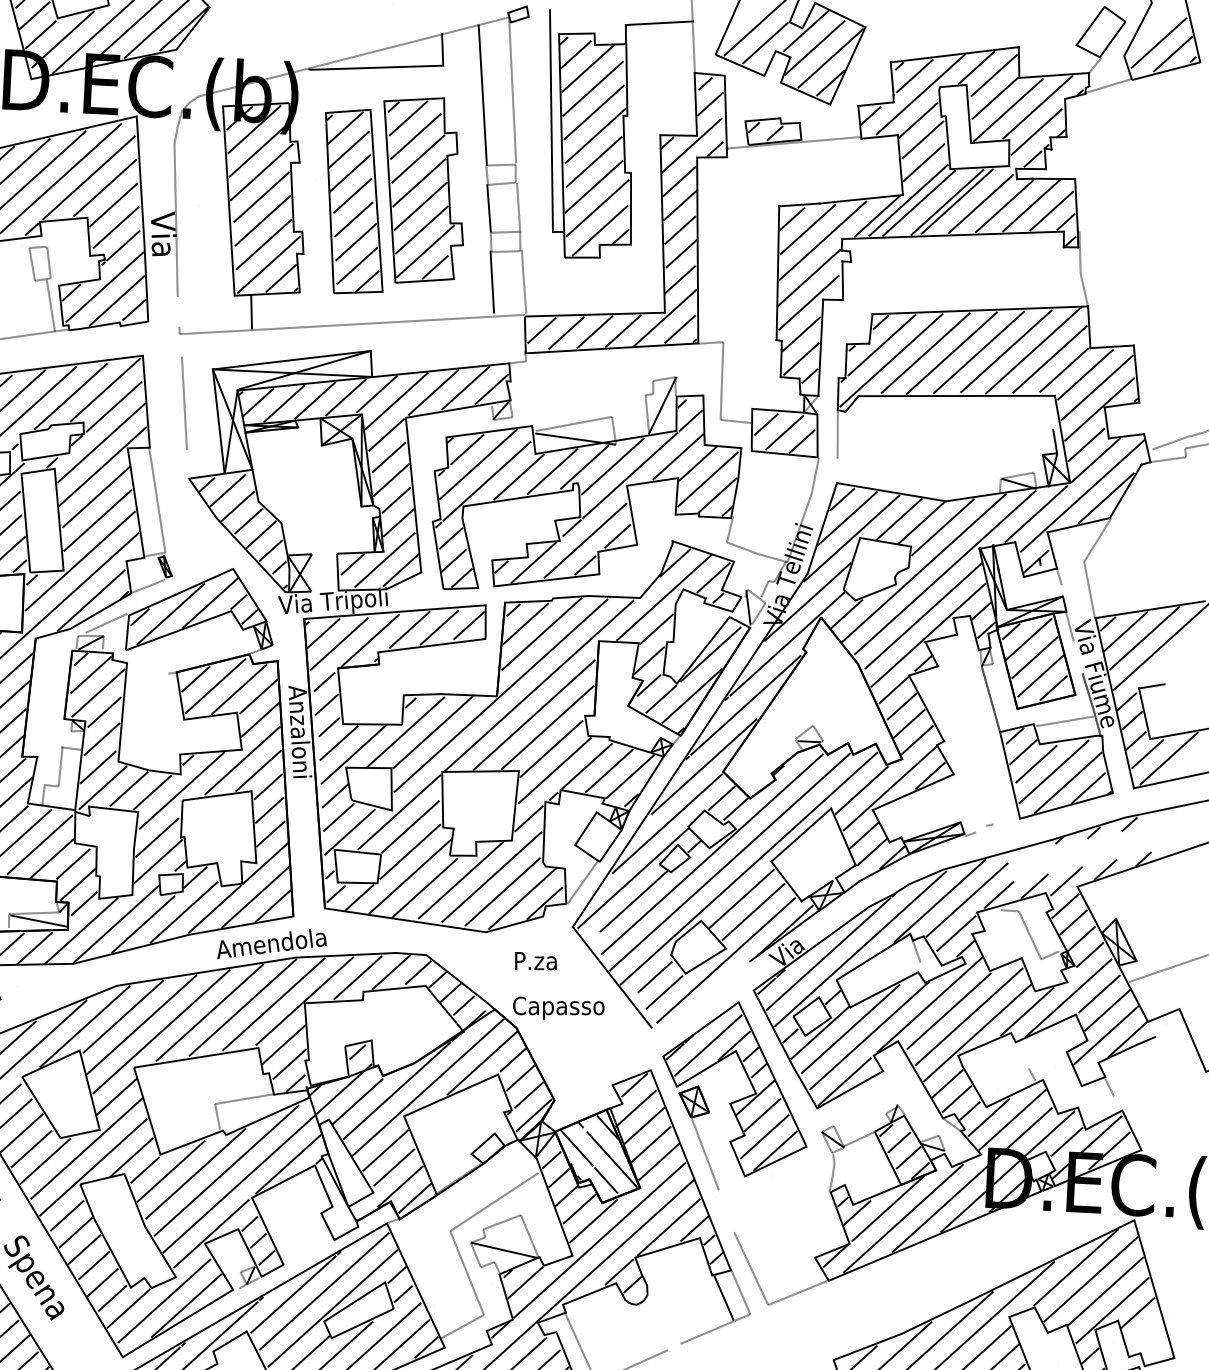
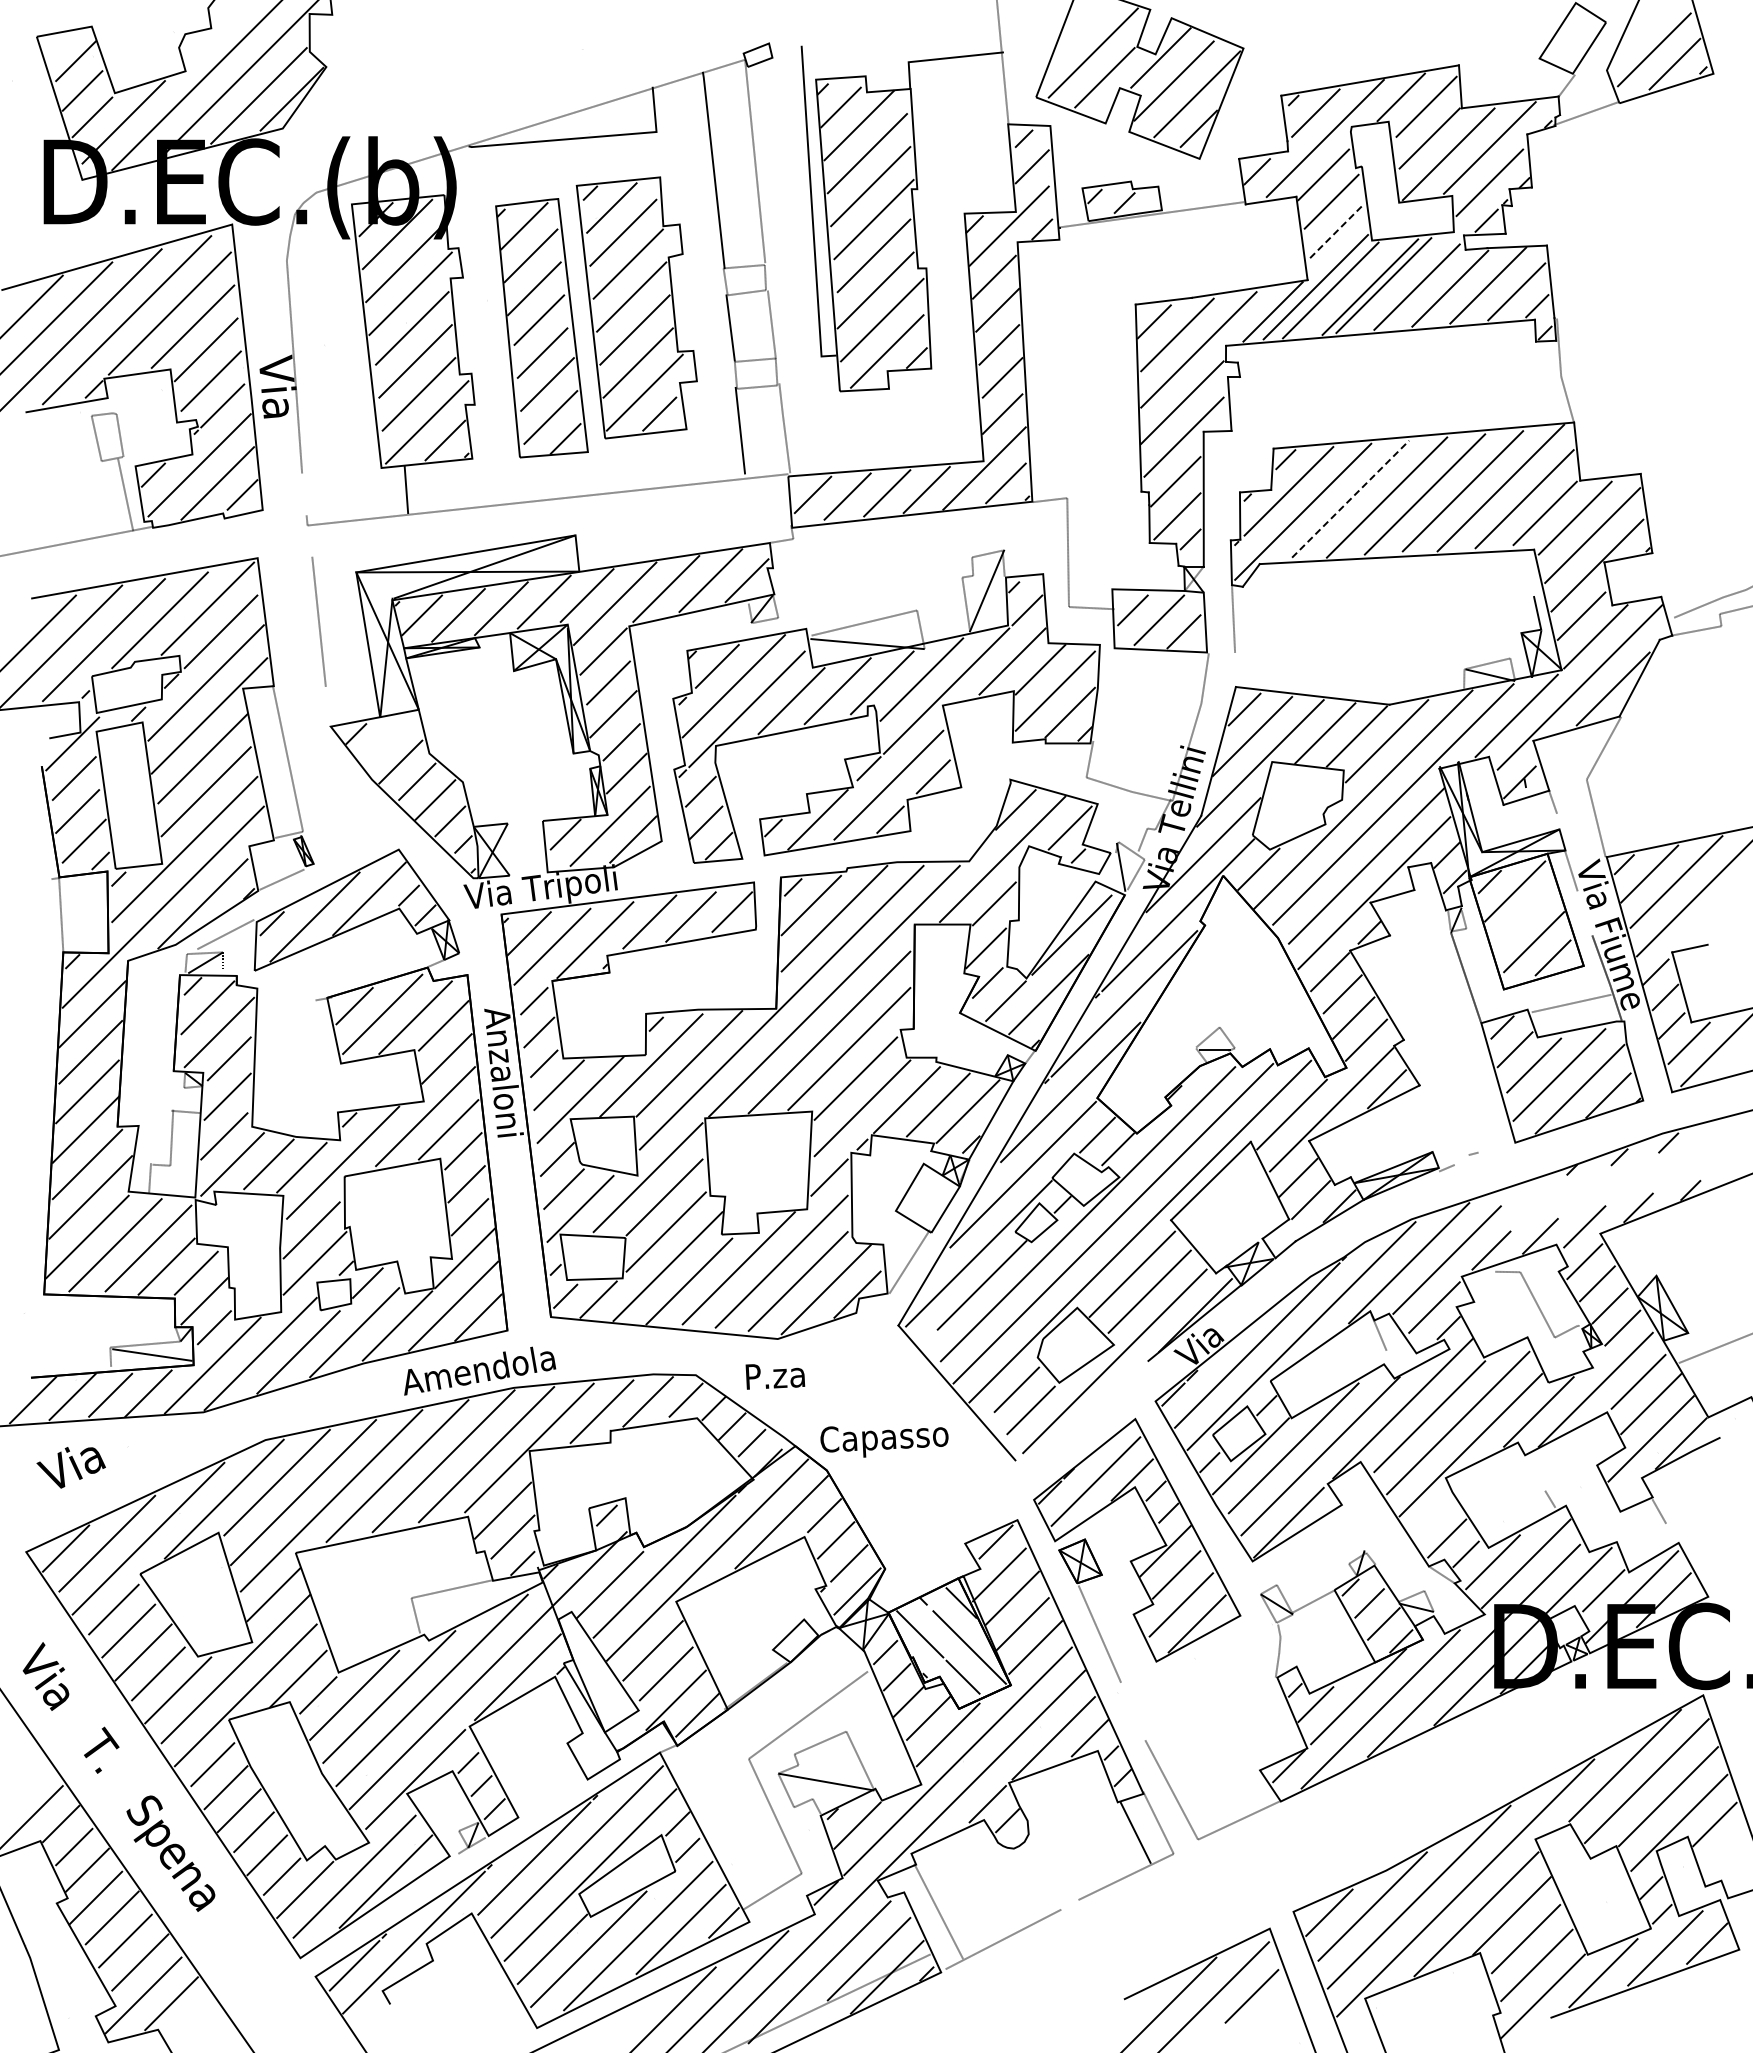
line: (923, 162) -> (1334, 233), solid -> dashed
line: (925, 353) -> (1350, 499), solid -> dashed
line: (227, 490) -> (385, 740), removed
line: (1034, 657) -> (1524, 916), removed
text: (536, 961) -> (775, 1376), moved
line: (947, 1083) -> (1432, 1517), removed

